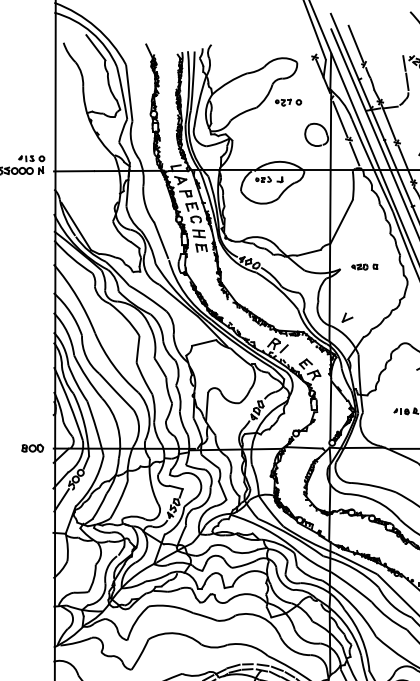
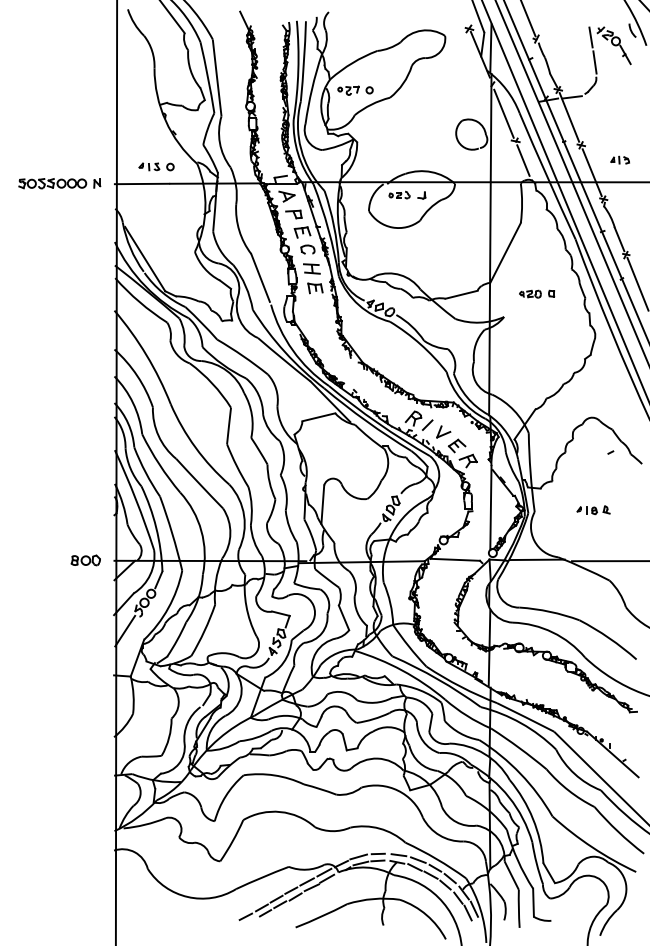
part: (288, 102) -> (355, 90), moved
part: (31, 158) -> (156, 166), moved
part: (365, 266) -> (537, 293), moved
part: (347, 317) -> (443, 431), moved

